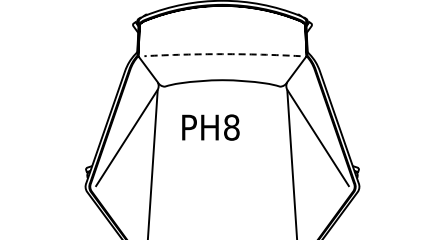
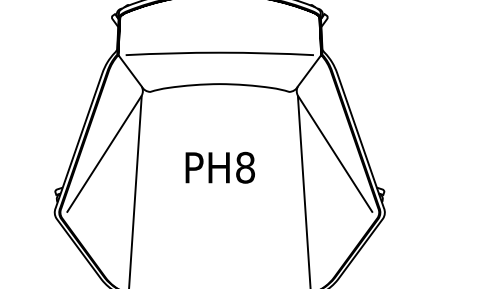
line: (222, 54) -> (219, 53), dashed -> solid
text: (210, 127) -> (219, 167), moved

